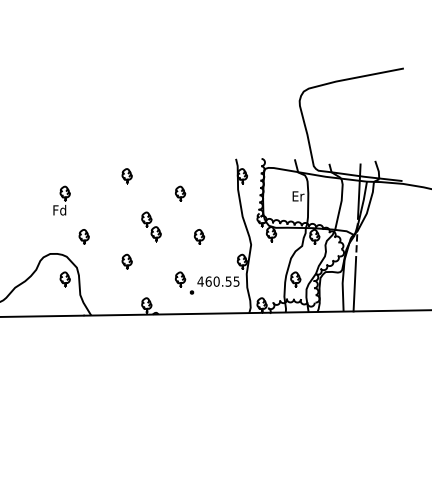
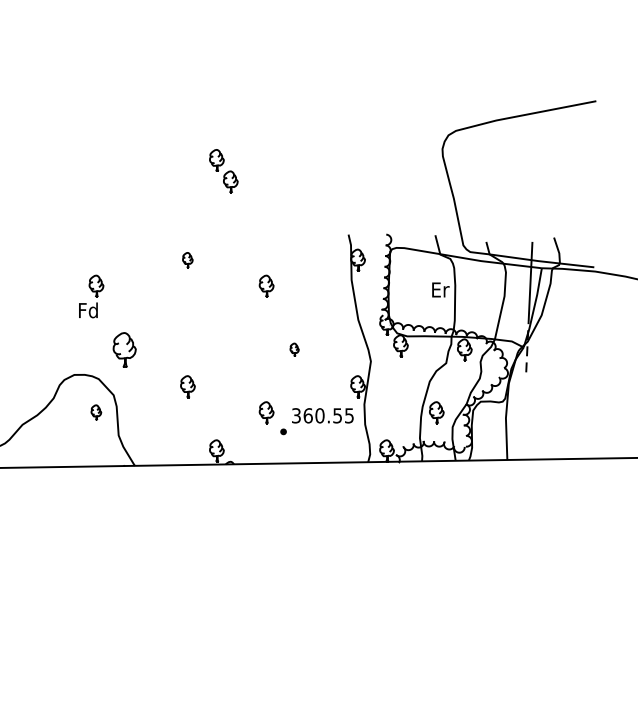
part: (126, 176) -> (186, 260), size x0.7
part: (151, 226) -> (223, 170), moved
part: (83, 236) -> (123, 349), size x1.6
part: (199, 236) -> (294, 349), size x0.6
part: (64, 279) -> (95, 412), size x0.7
text: (200, 281) -> (296, 415), 460.55 -> 360.55
line: (354, 284) -> (523, 420), removed

